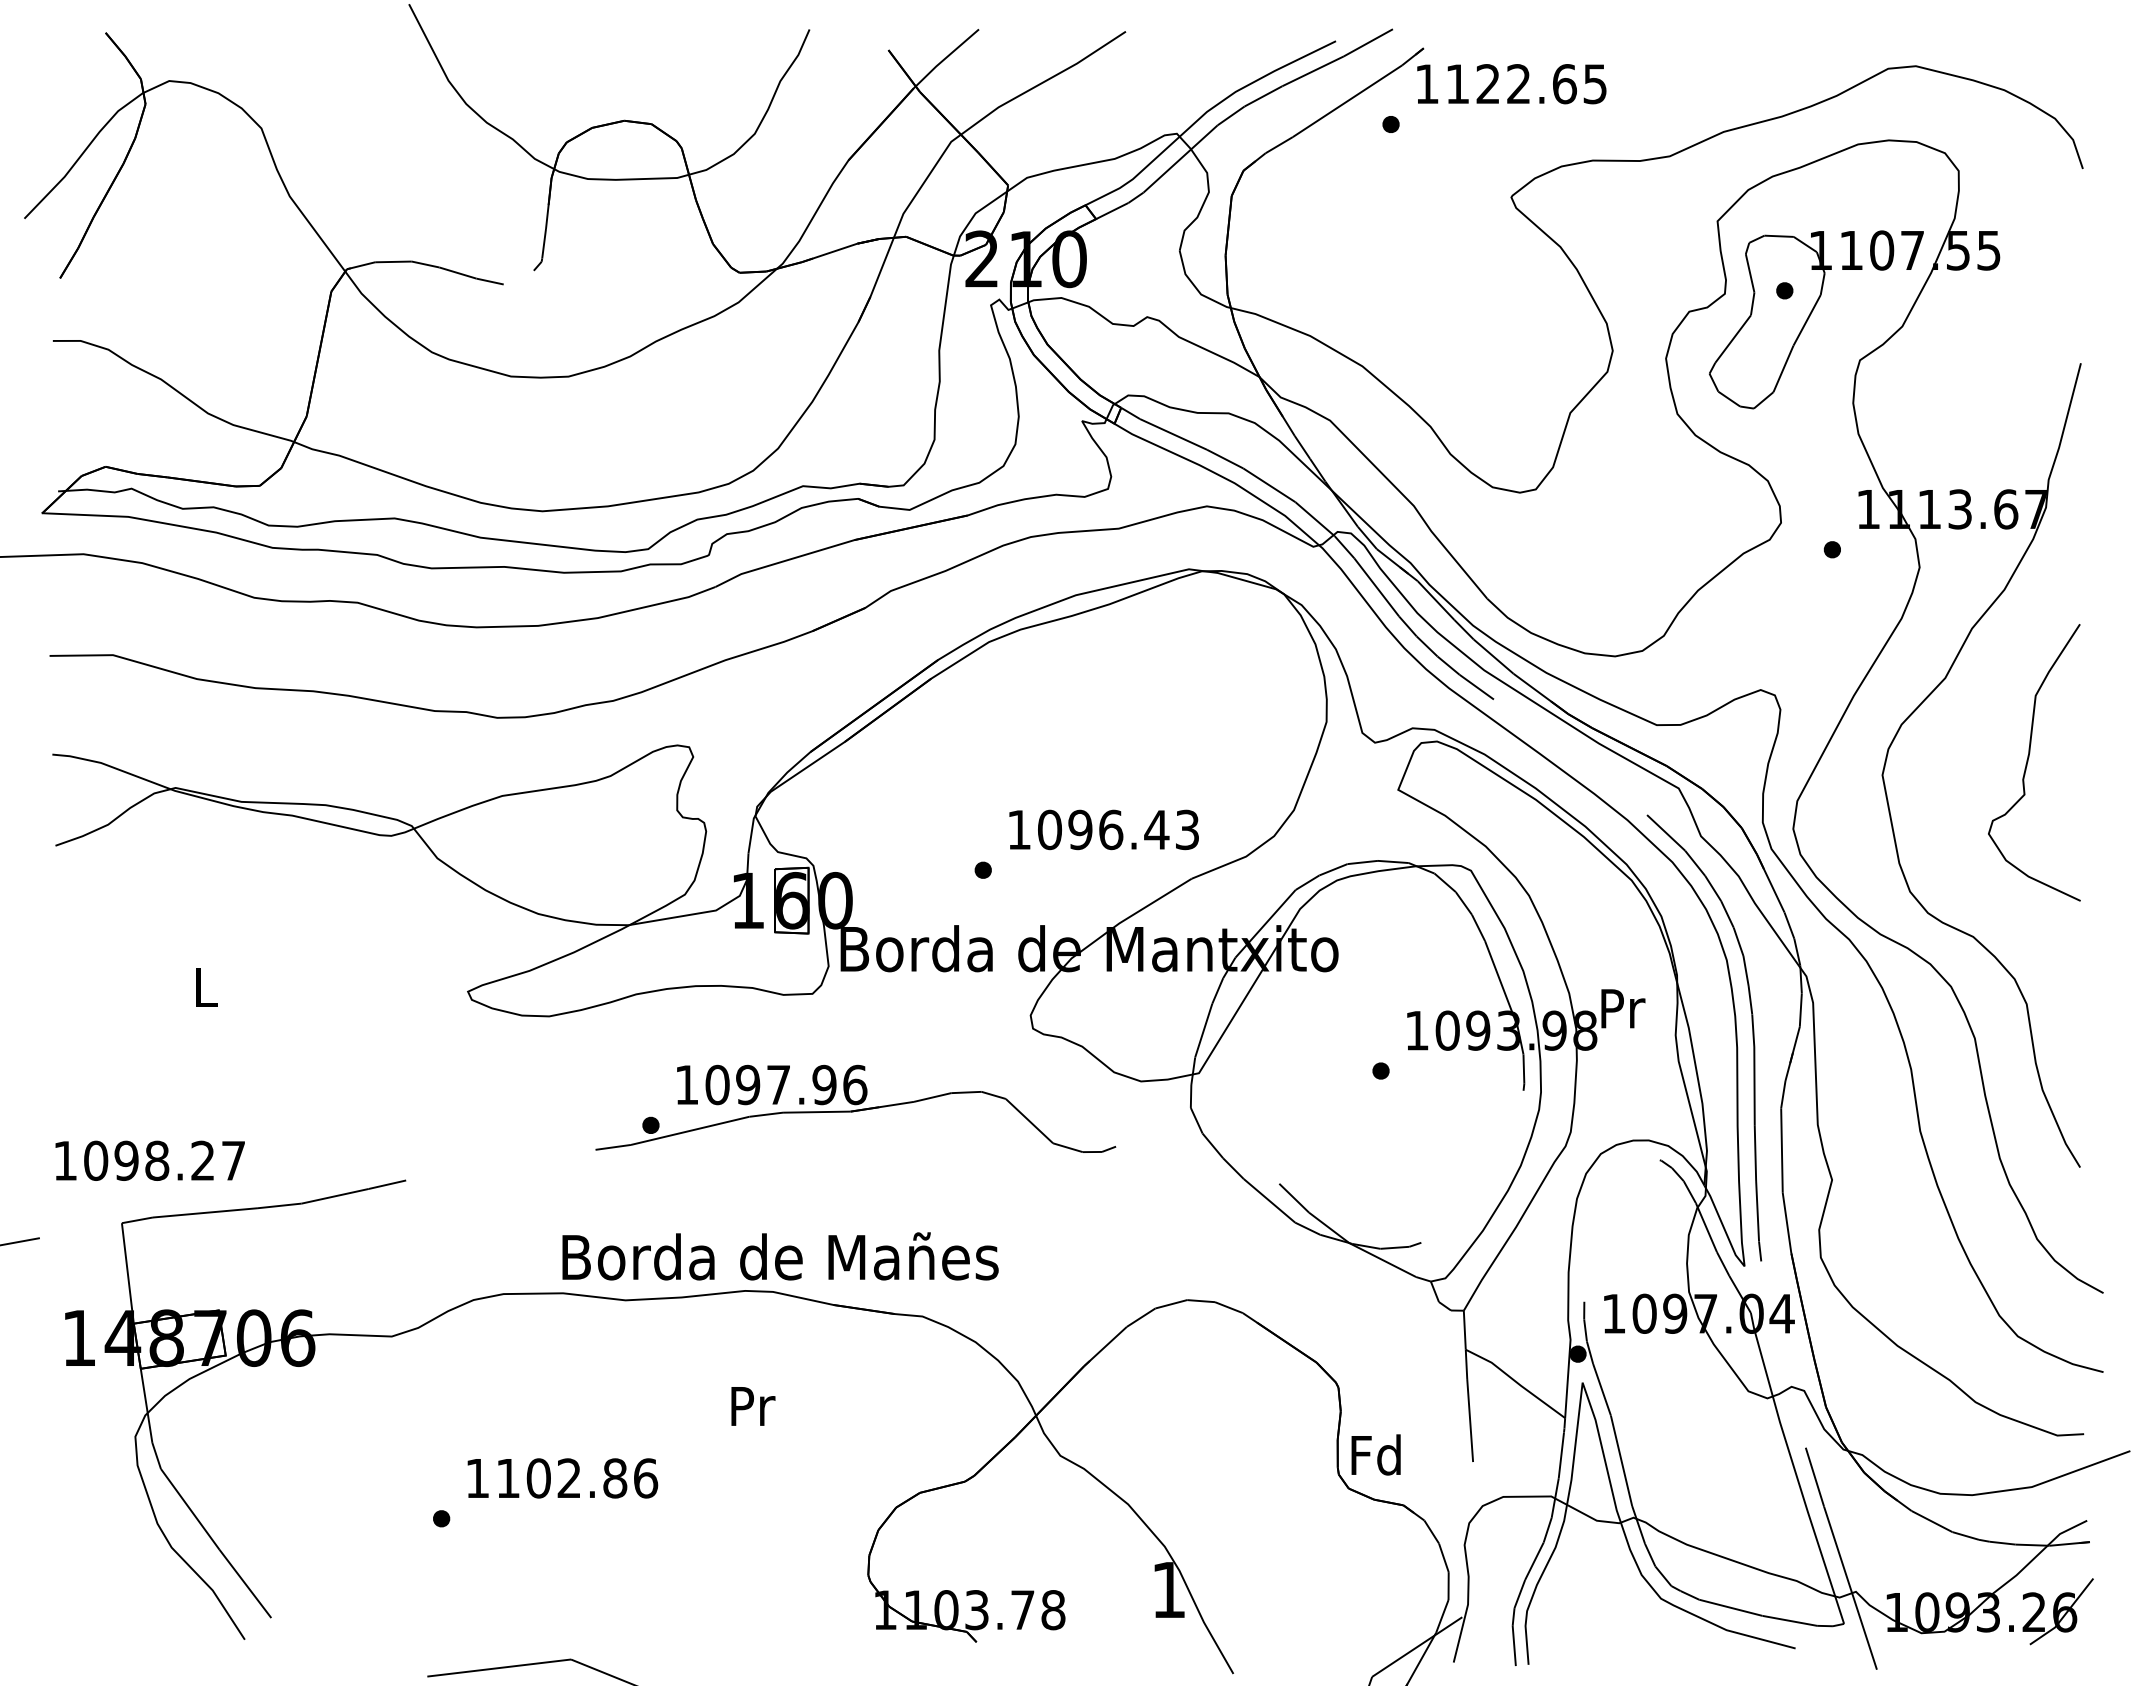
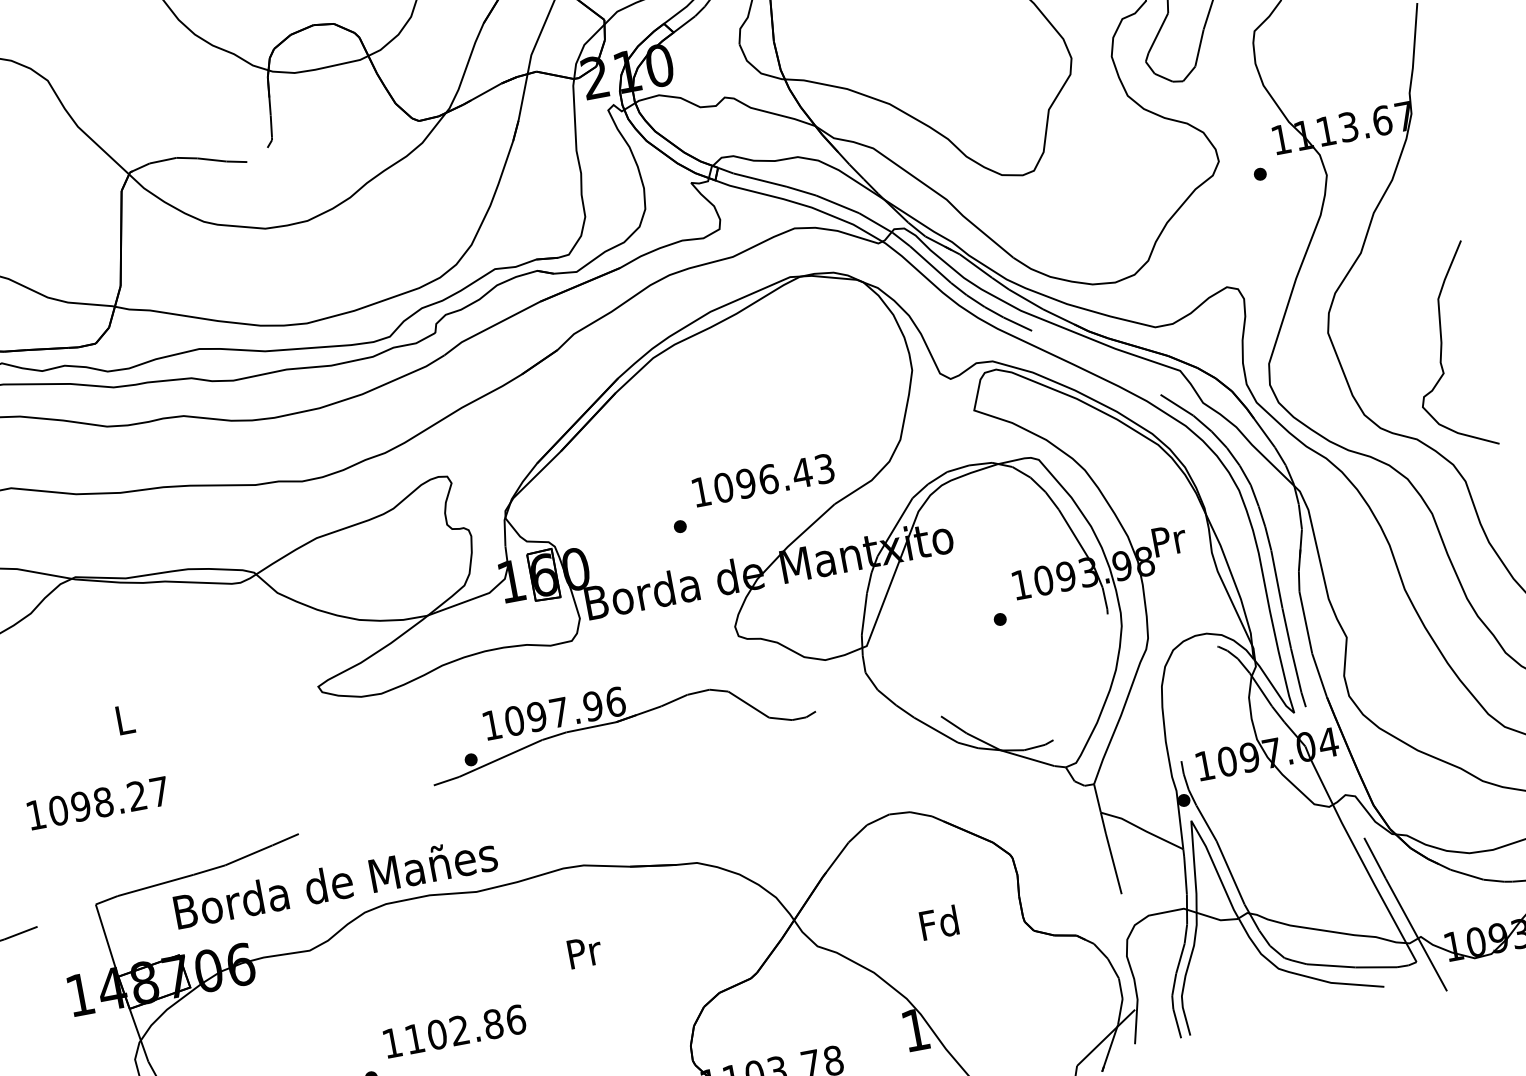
curve: (2028, 762) -> (1442, 349), moved
text: (149, 1160) -> (97, 803), moved
text: (780, 1256) -> (335, 882), moved
text: (1375, 1454) -> (938, 922), moved

